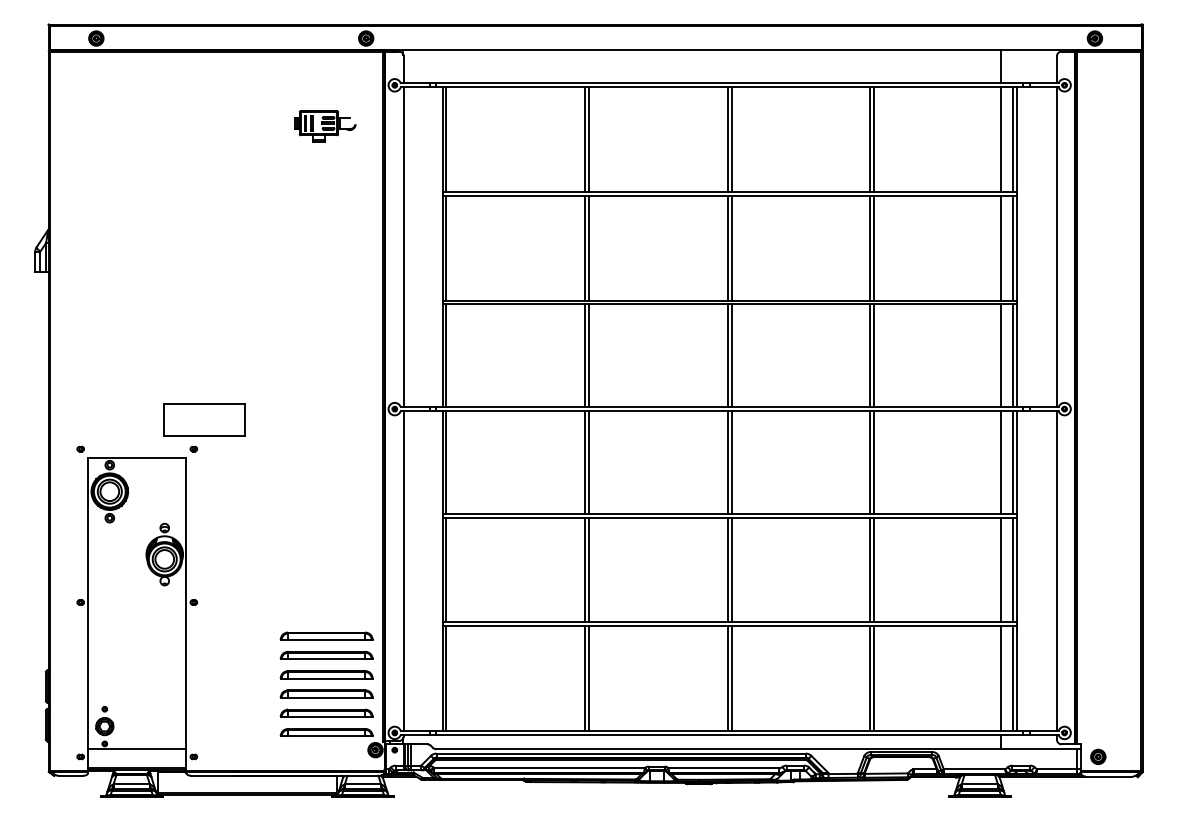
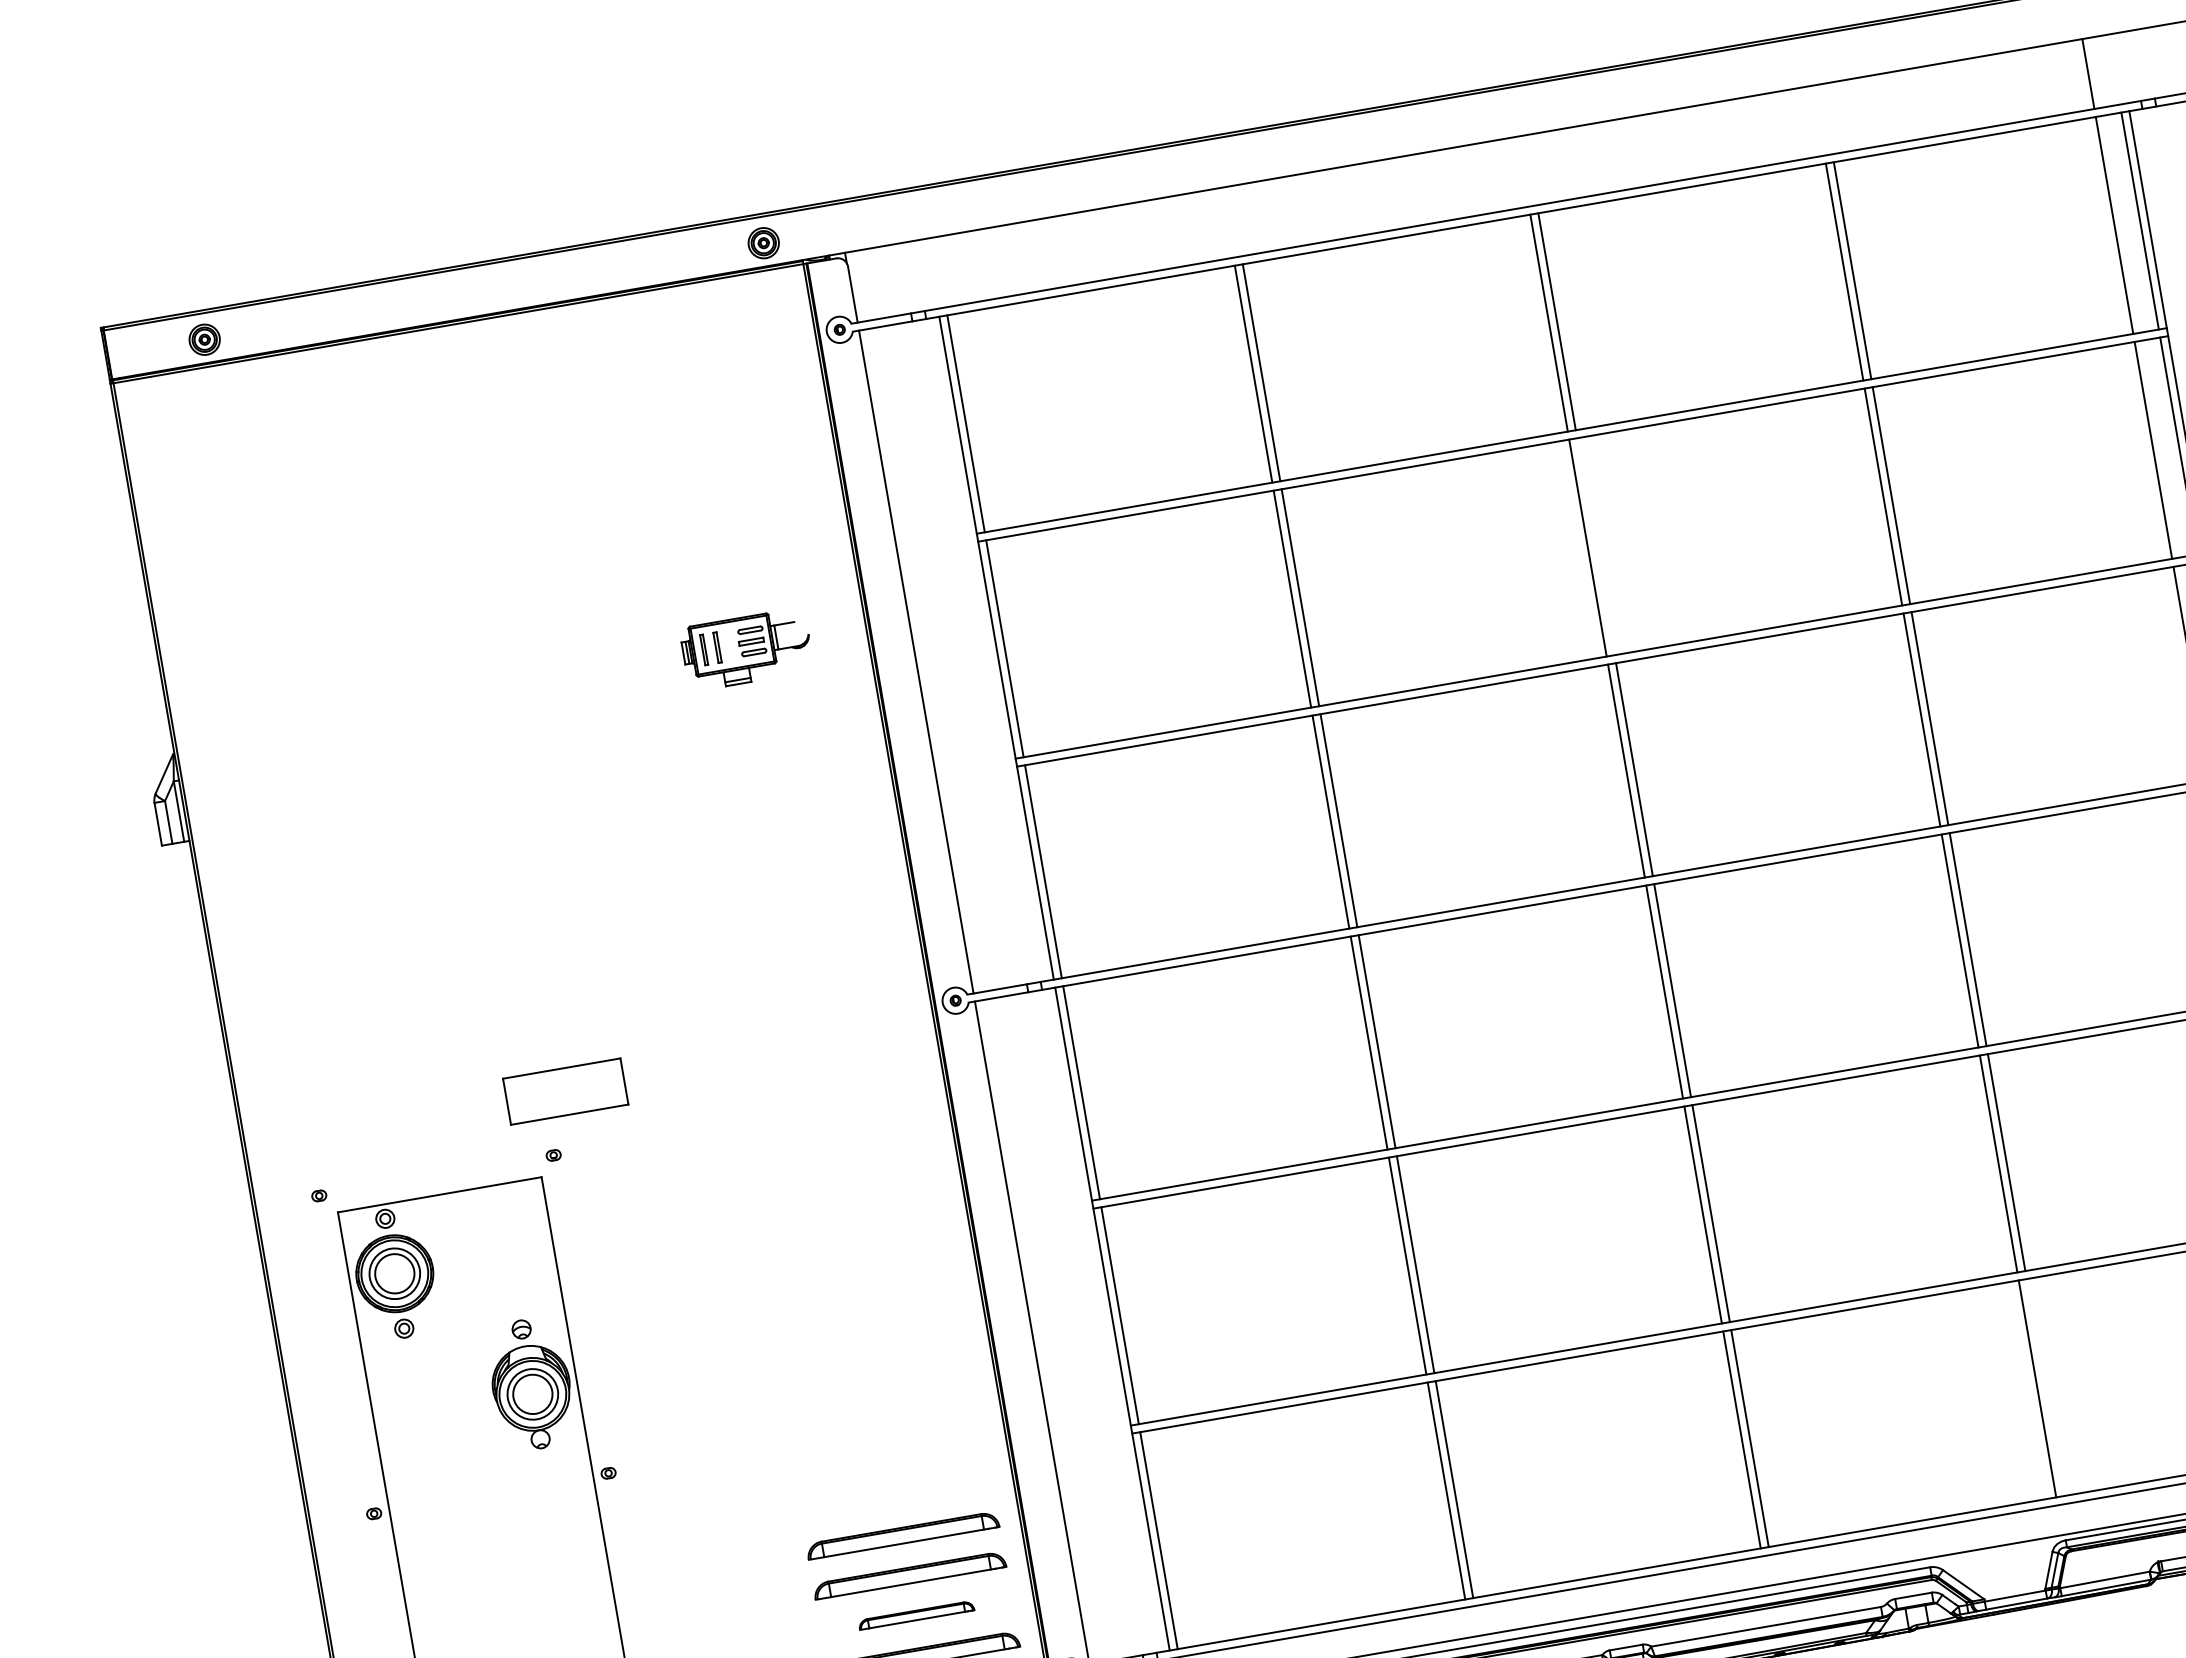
part: (325, 126) -> (747, 649), moved
line: (731, 247) -> (1595, 545), removed
part: (204, 419) -> (565, 1090), size x0.7
part: (326, 635) -> (895, 1494), removed
line: (874, 678) -> (2045, 1387), removed
part: (326, 693) -> (915, 1614), size x0.6

